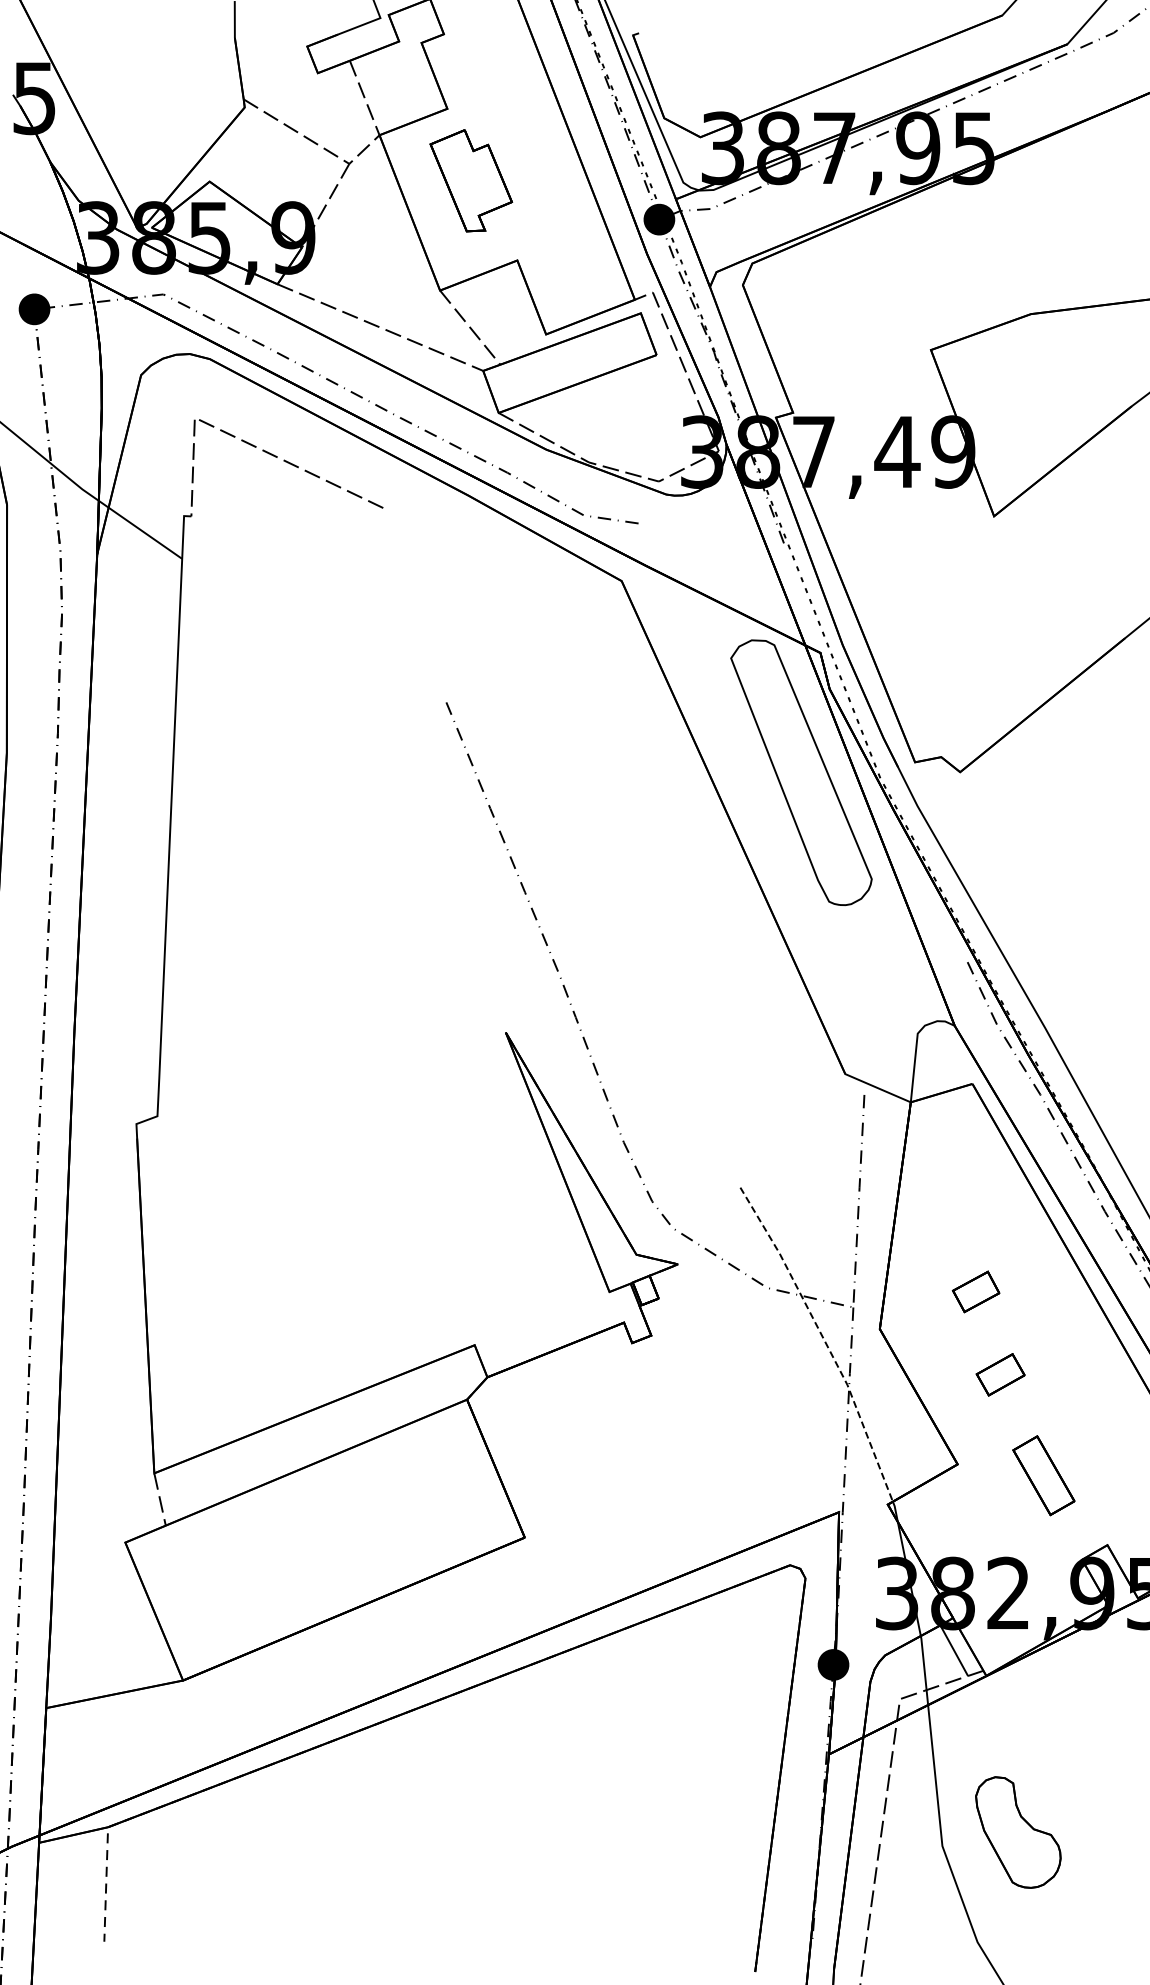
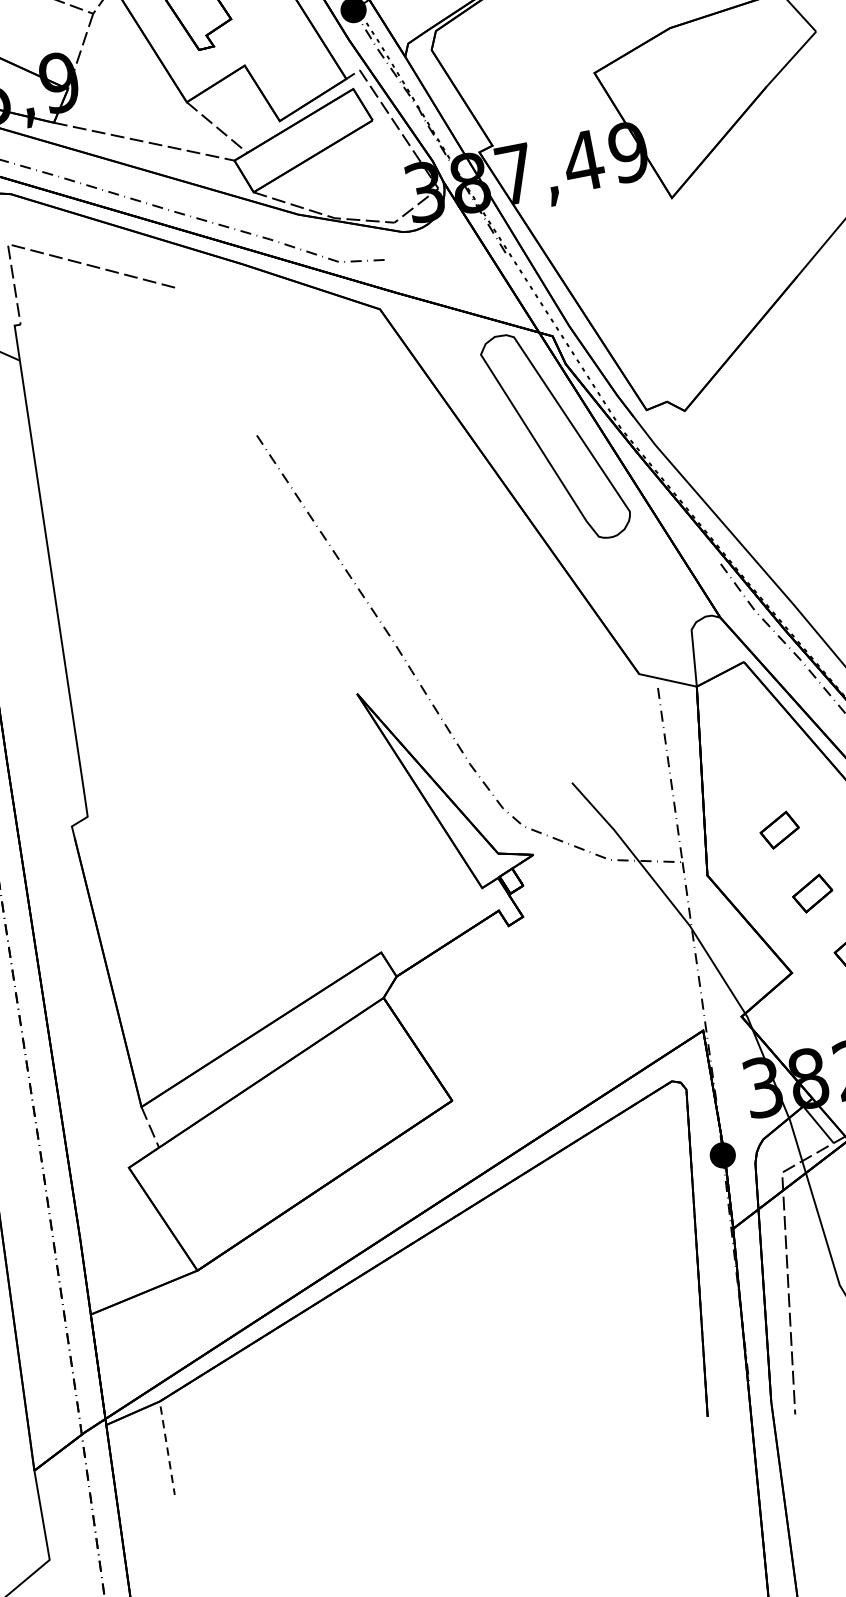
line: (824, 1340) -> (664, 893), dashed -> solid

